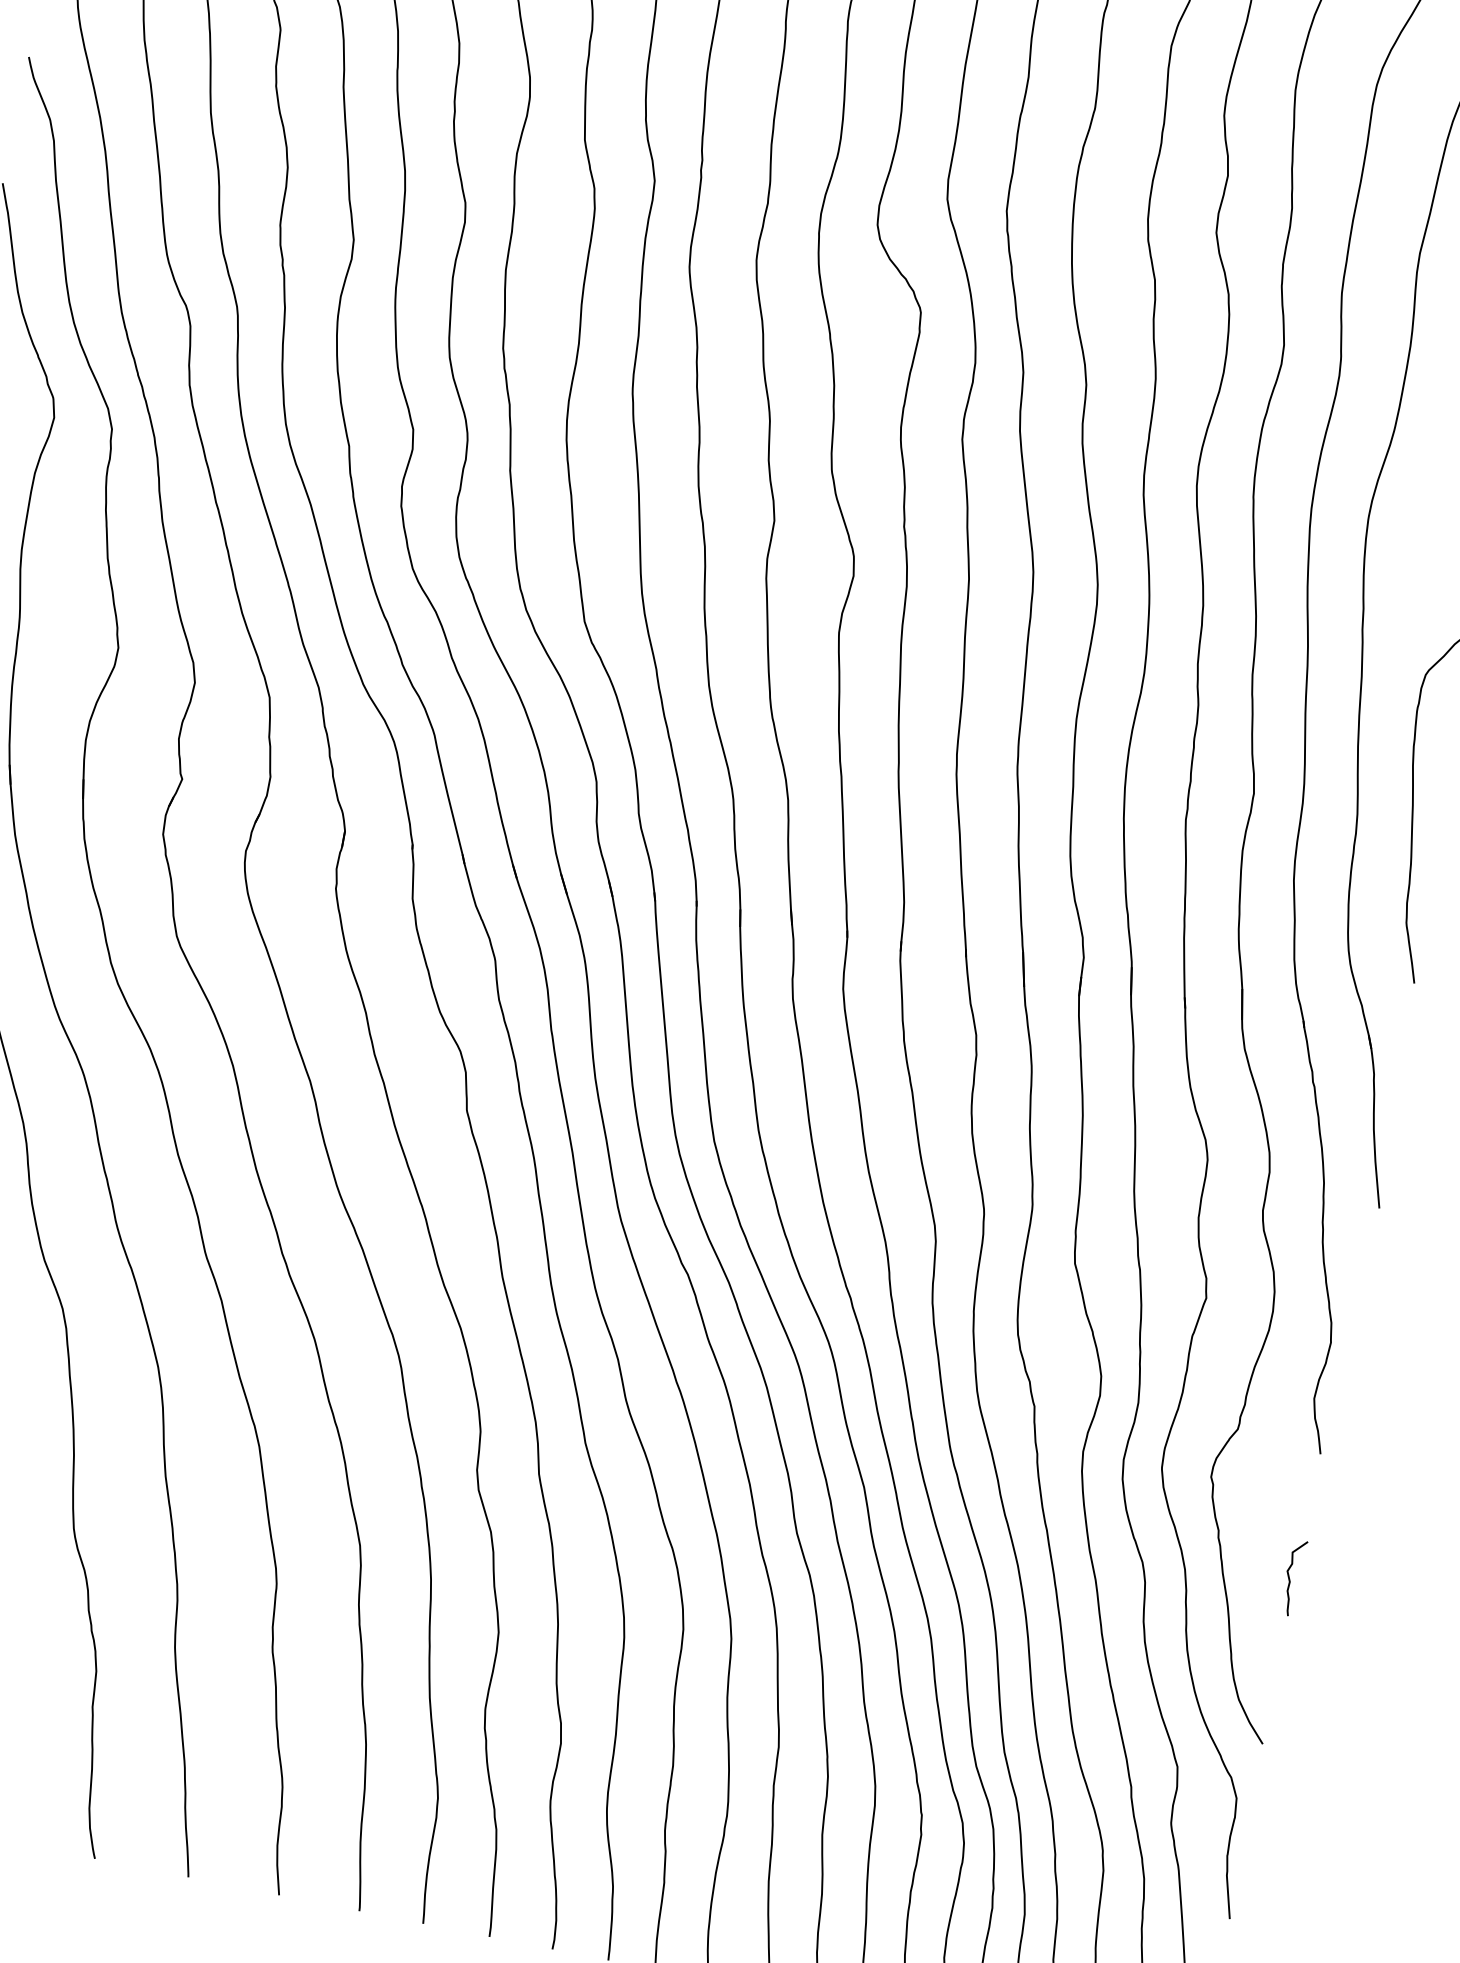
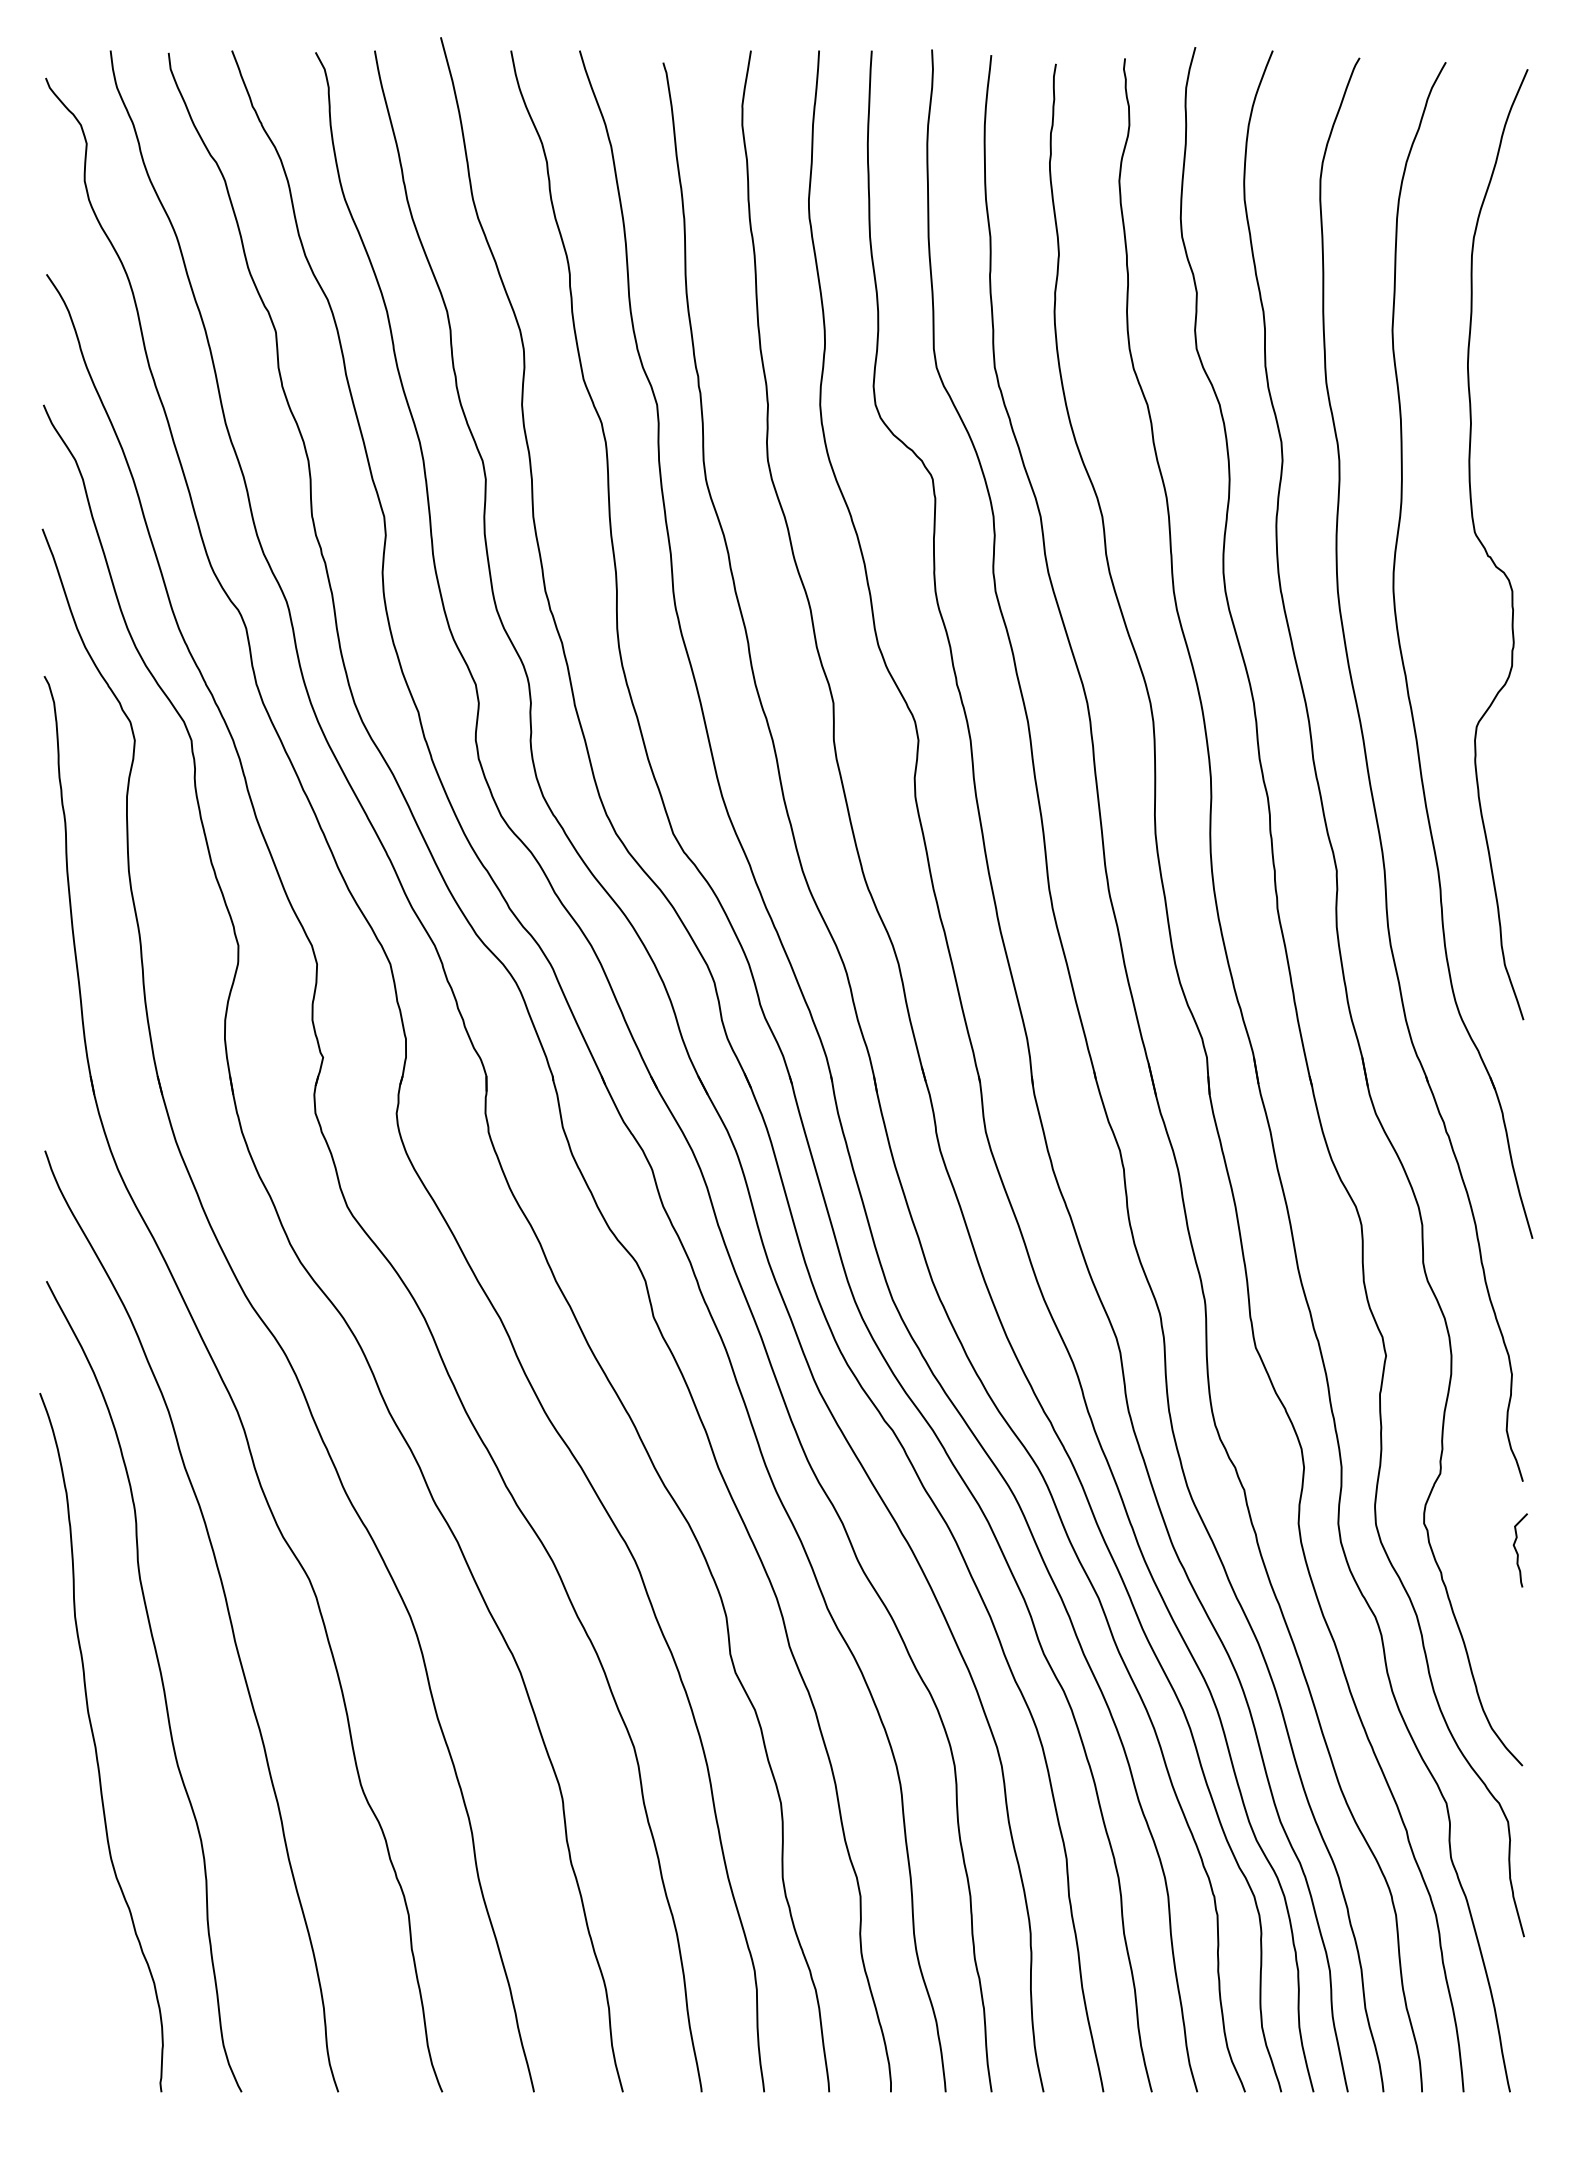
curve: (1290, 1578) -> (1517, 1551), moved

